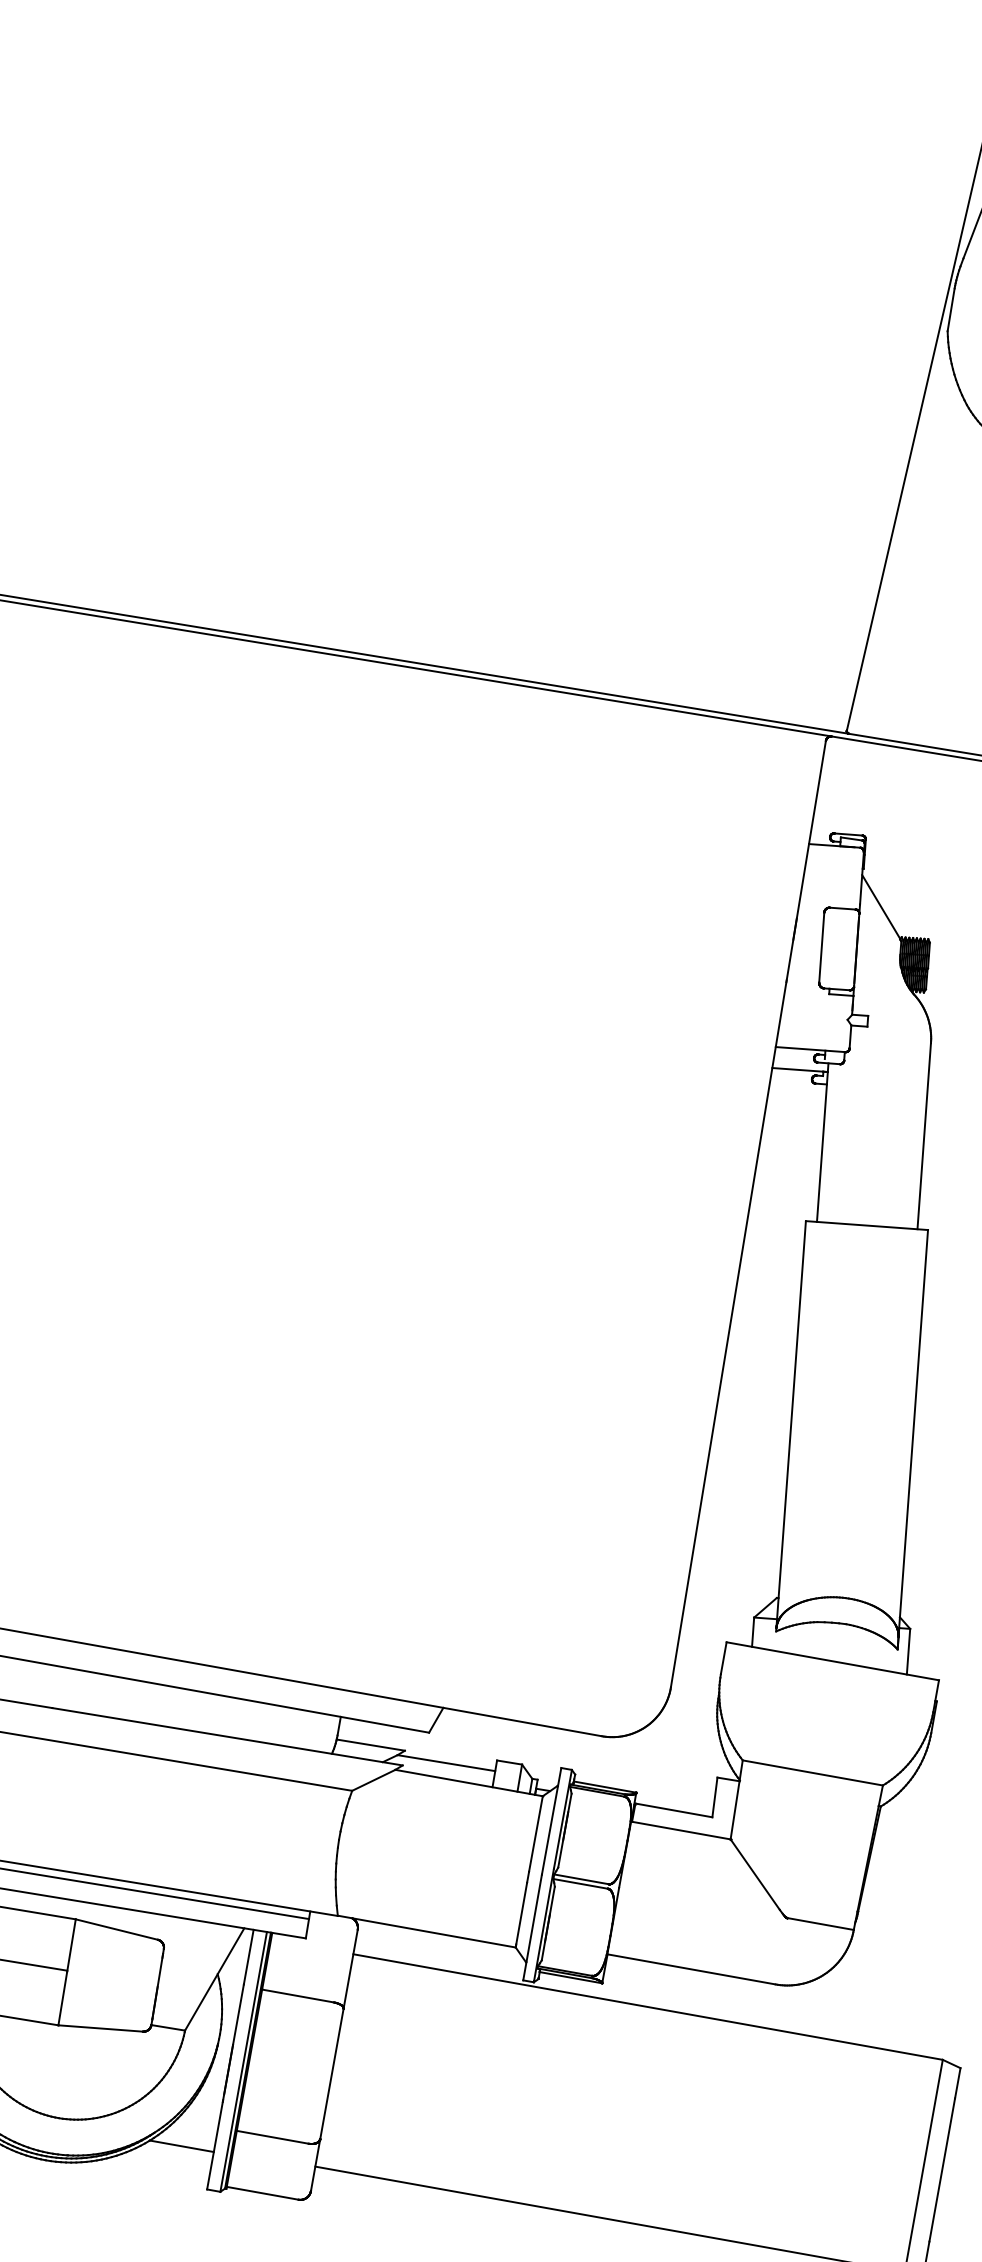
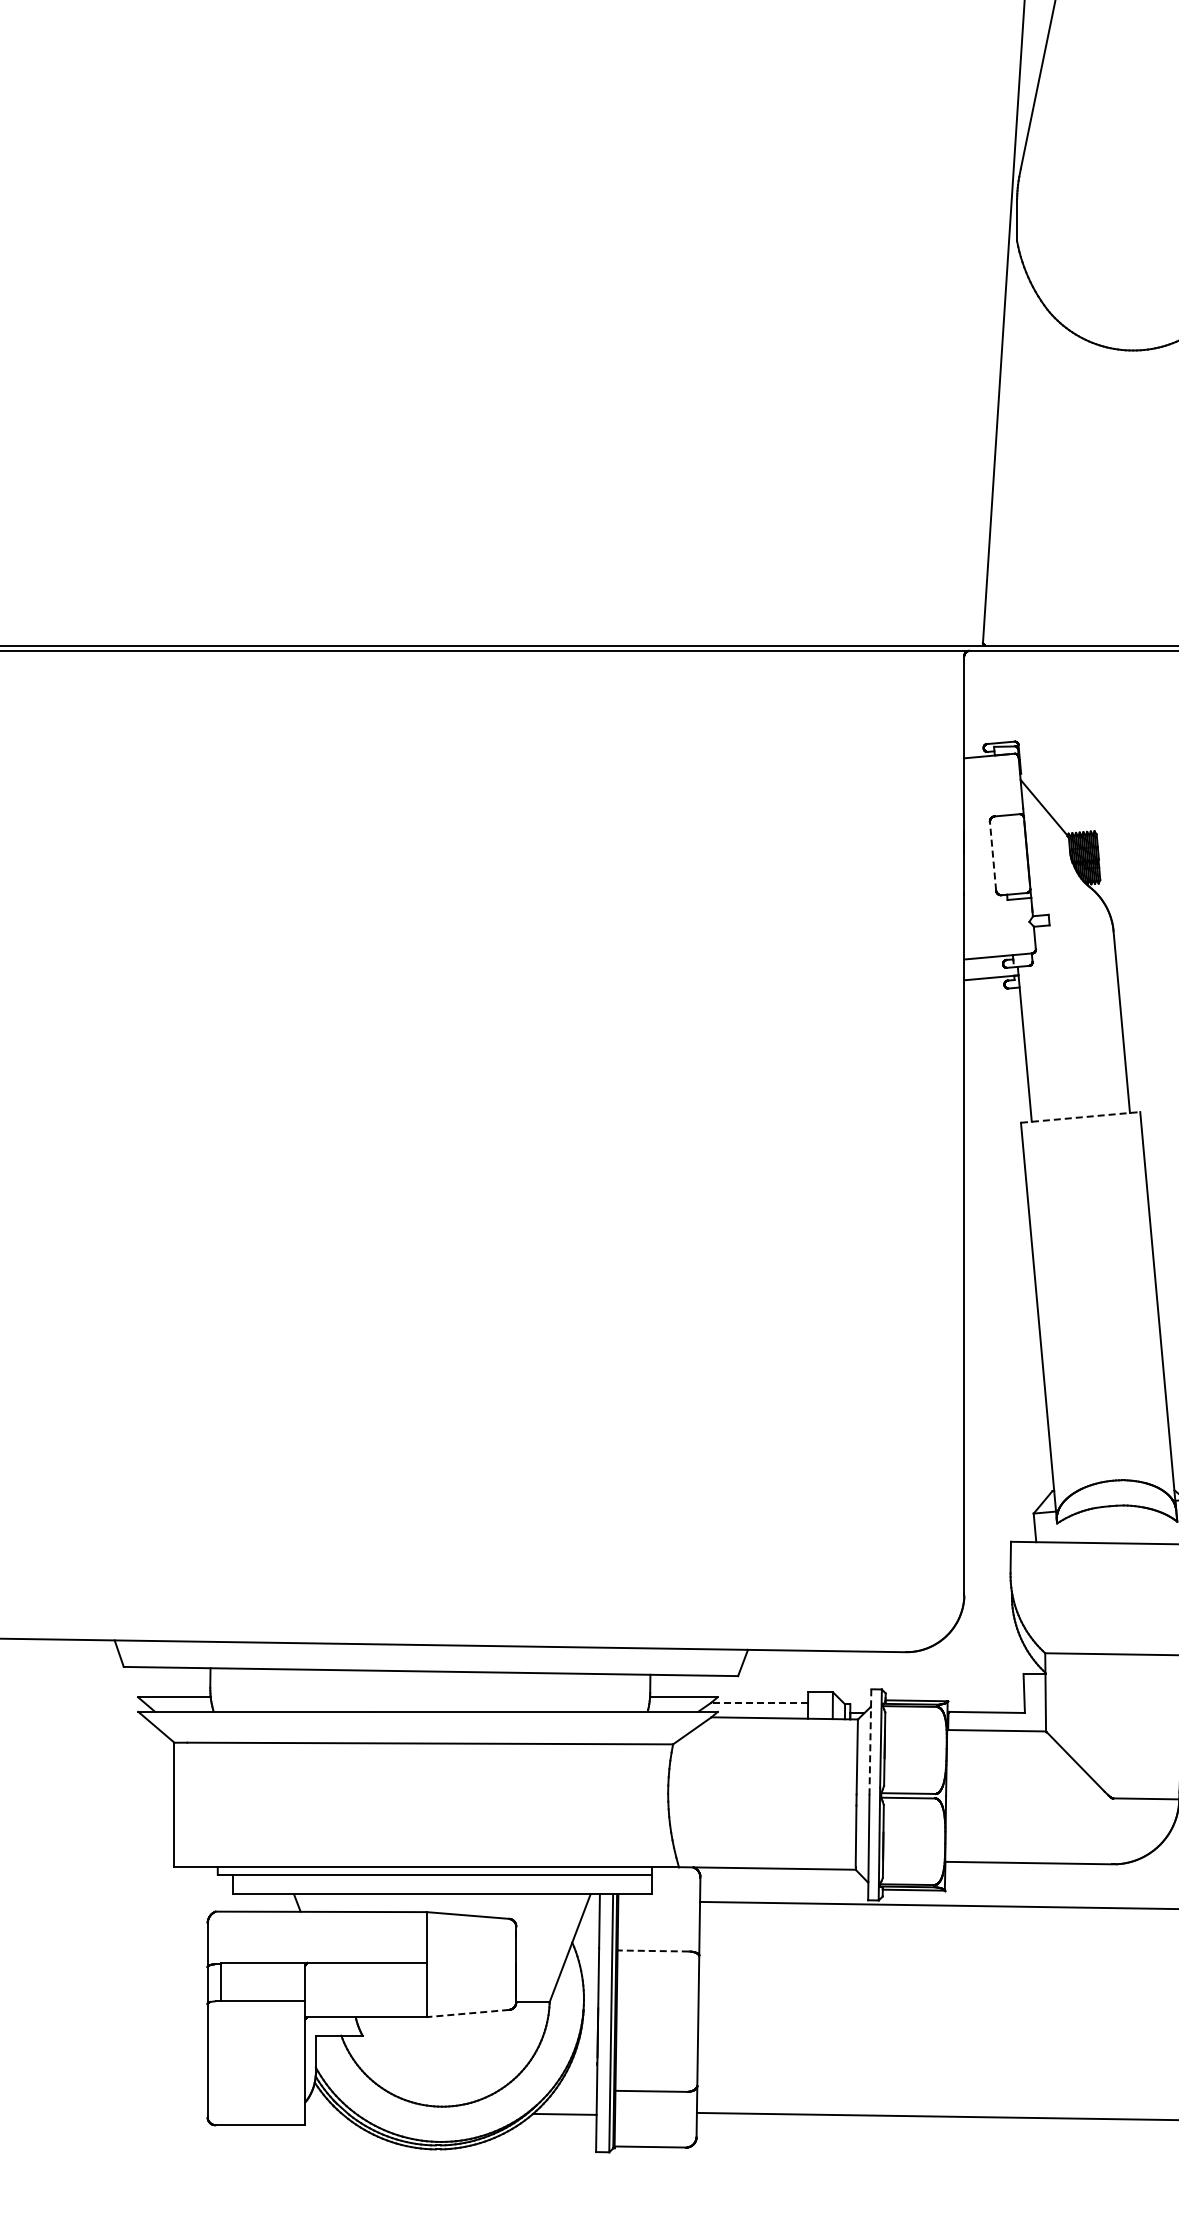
line: (822, 946) -> (993, 855), solid -> dashed
line: (866, 1225) -> (1080, 1117), solid -> dashed
line: (446, 1762) -> (759, 1702), solid -> dashed
line: (551, 1821) -> (870, 1742), solid -> dashed
line: (298, 1995) -> (653, 1950), solid -> dashed
line: (100, 2028) -> (467, 2013), solid -> dashed

